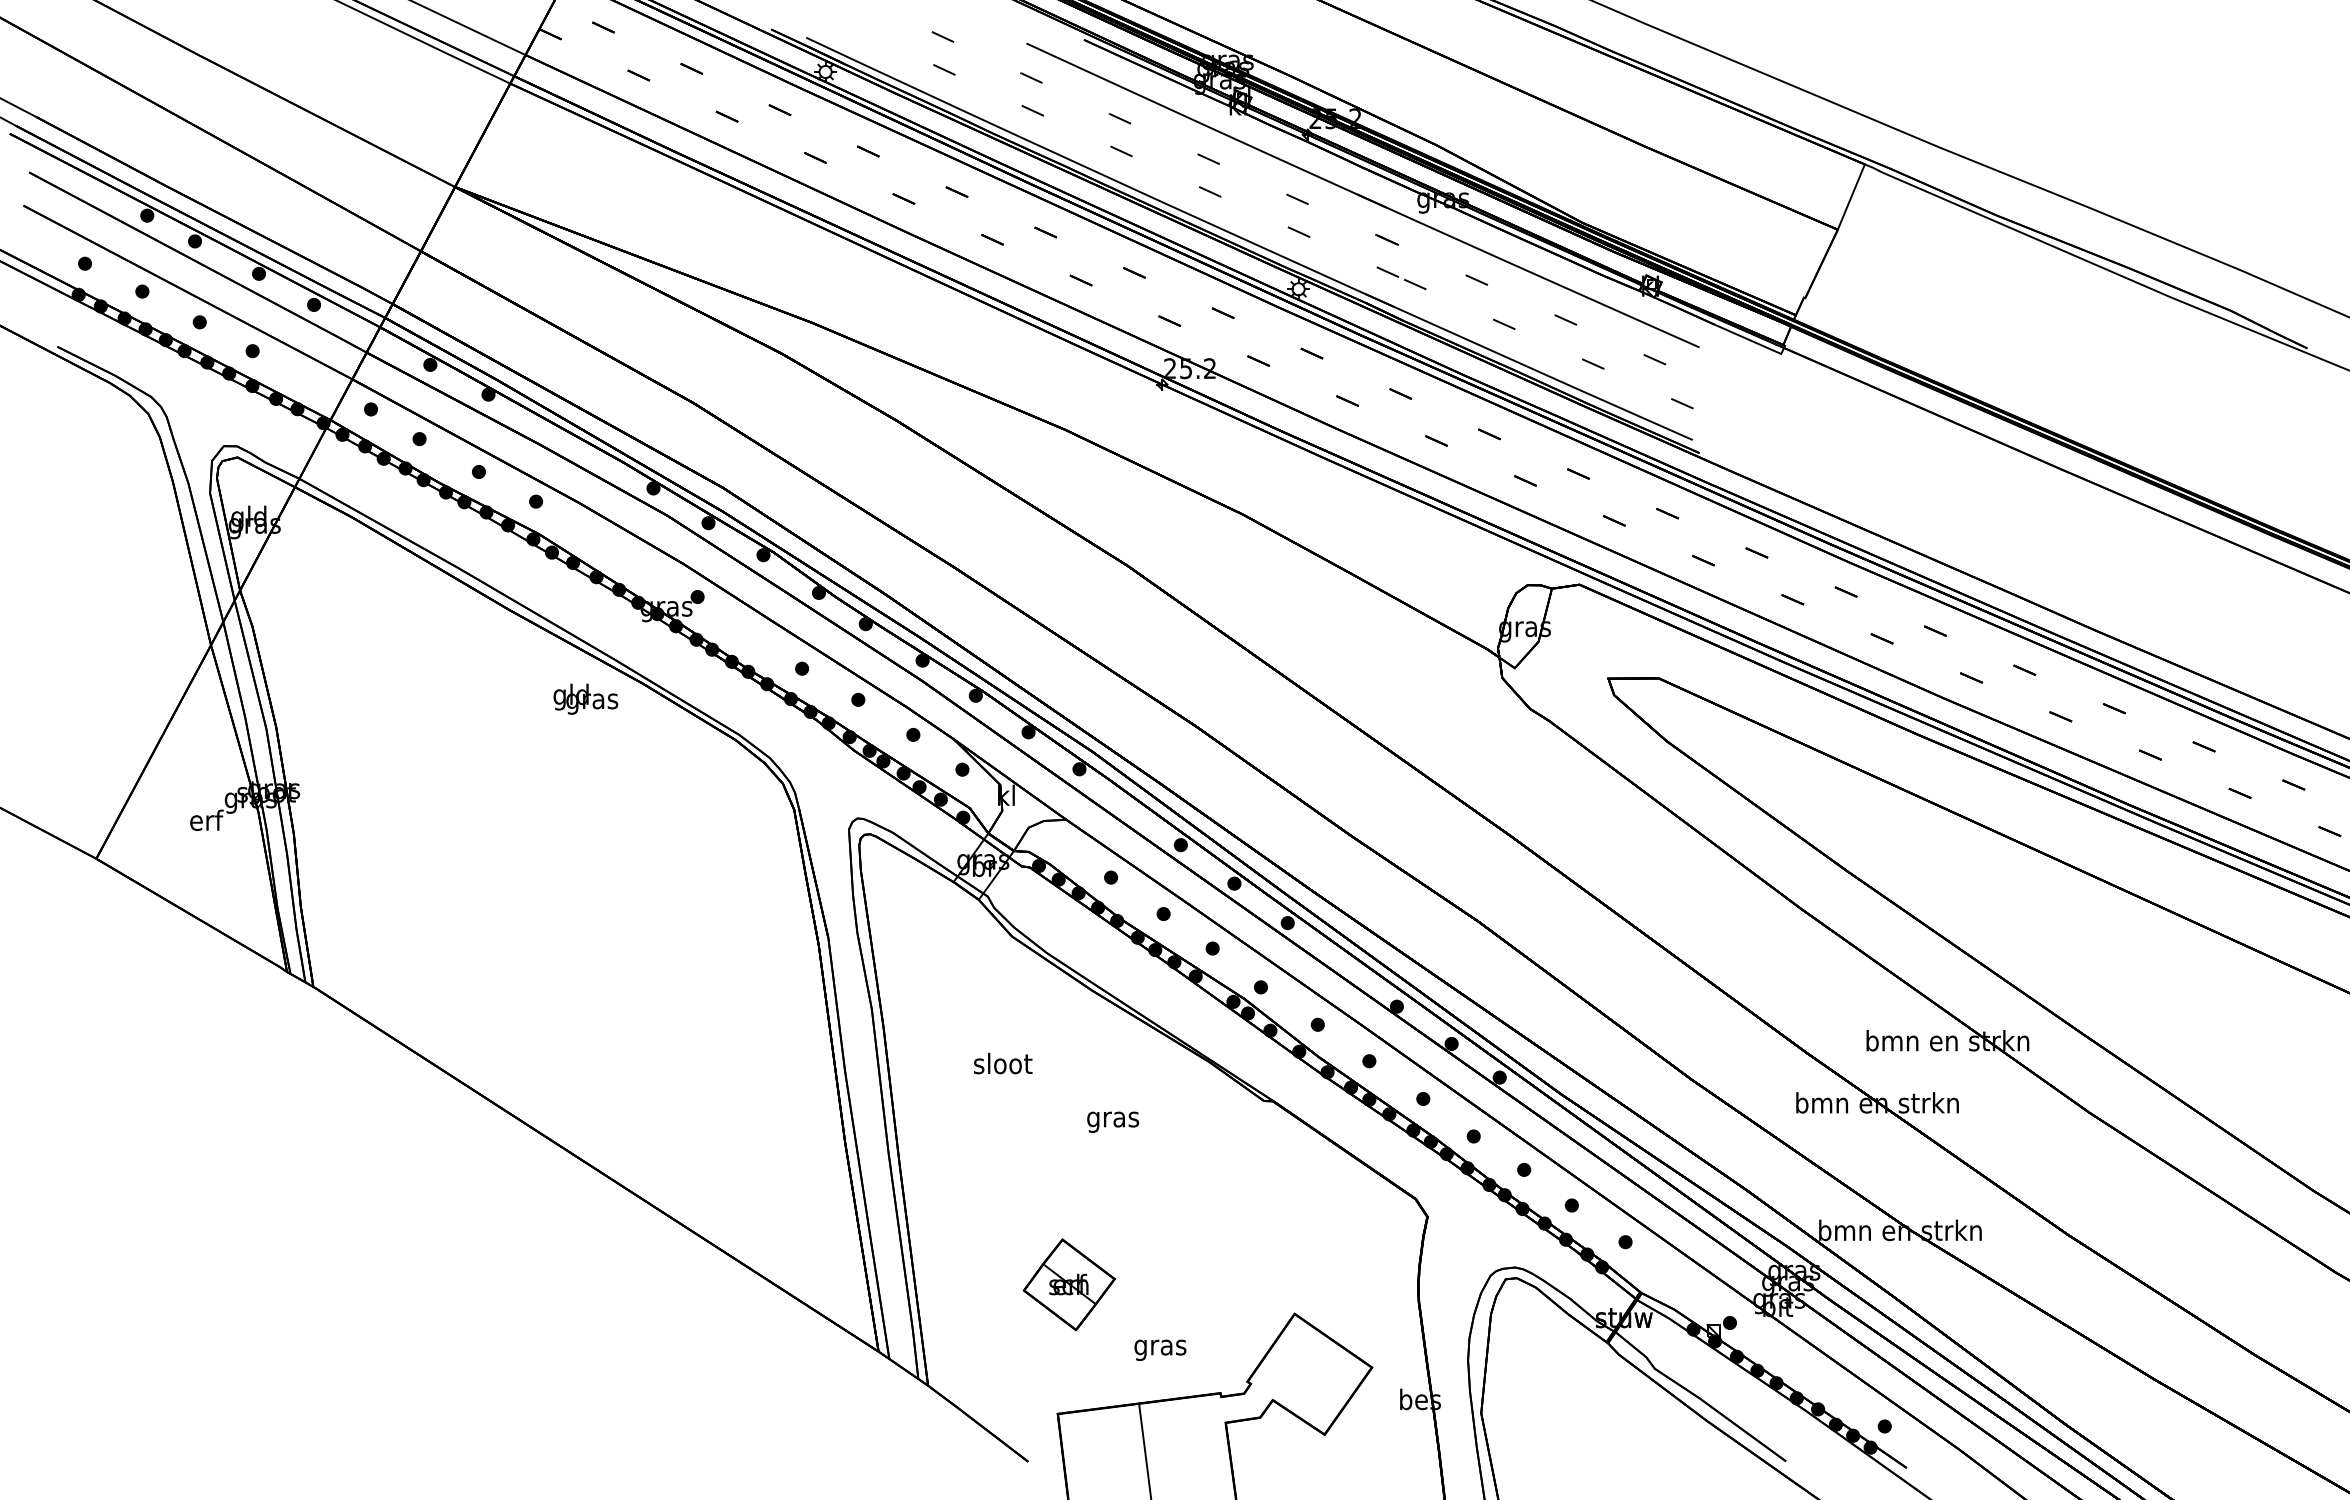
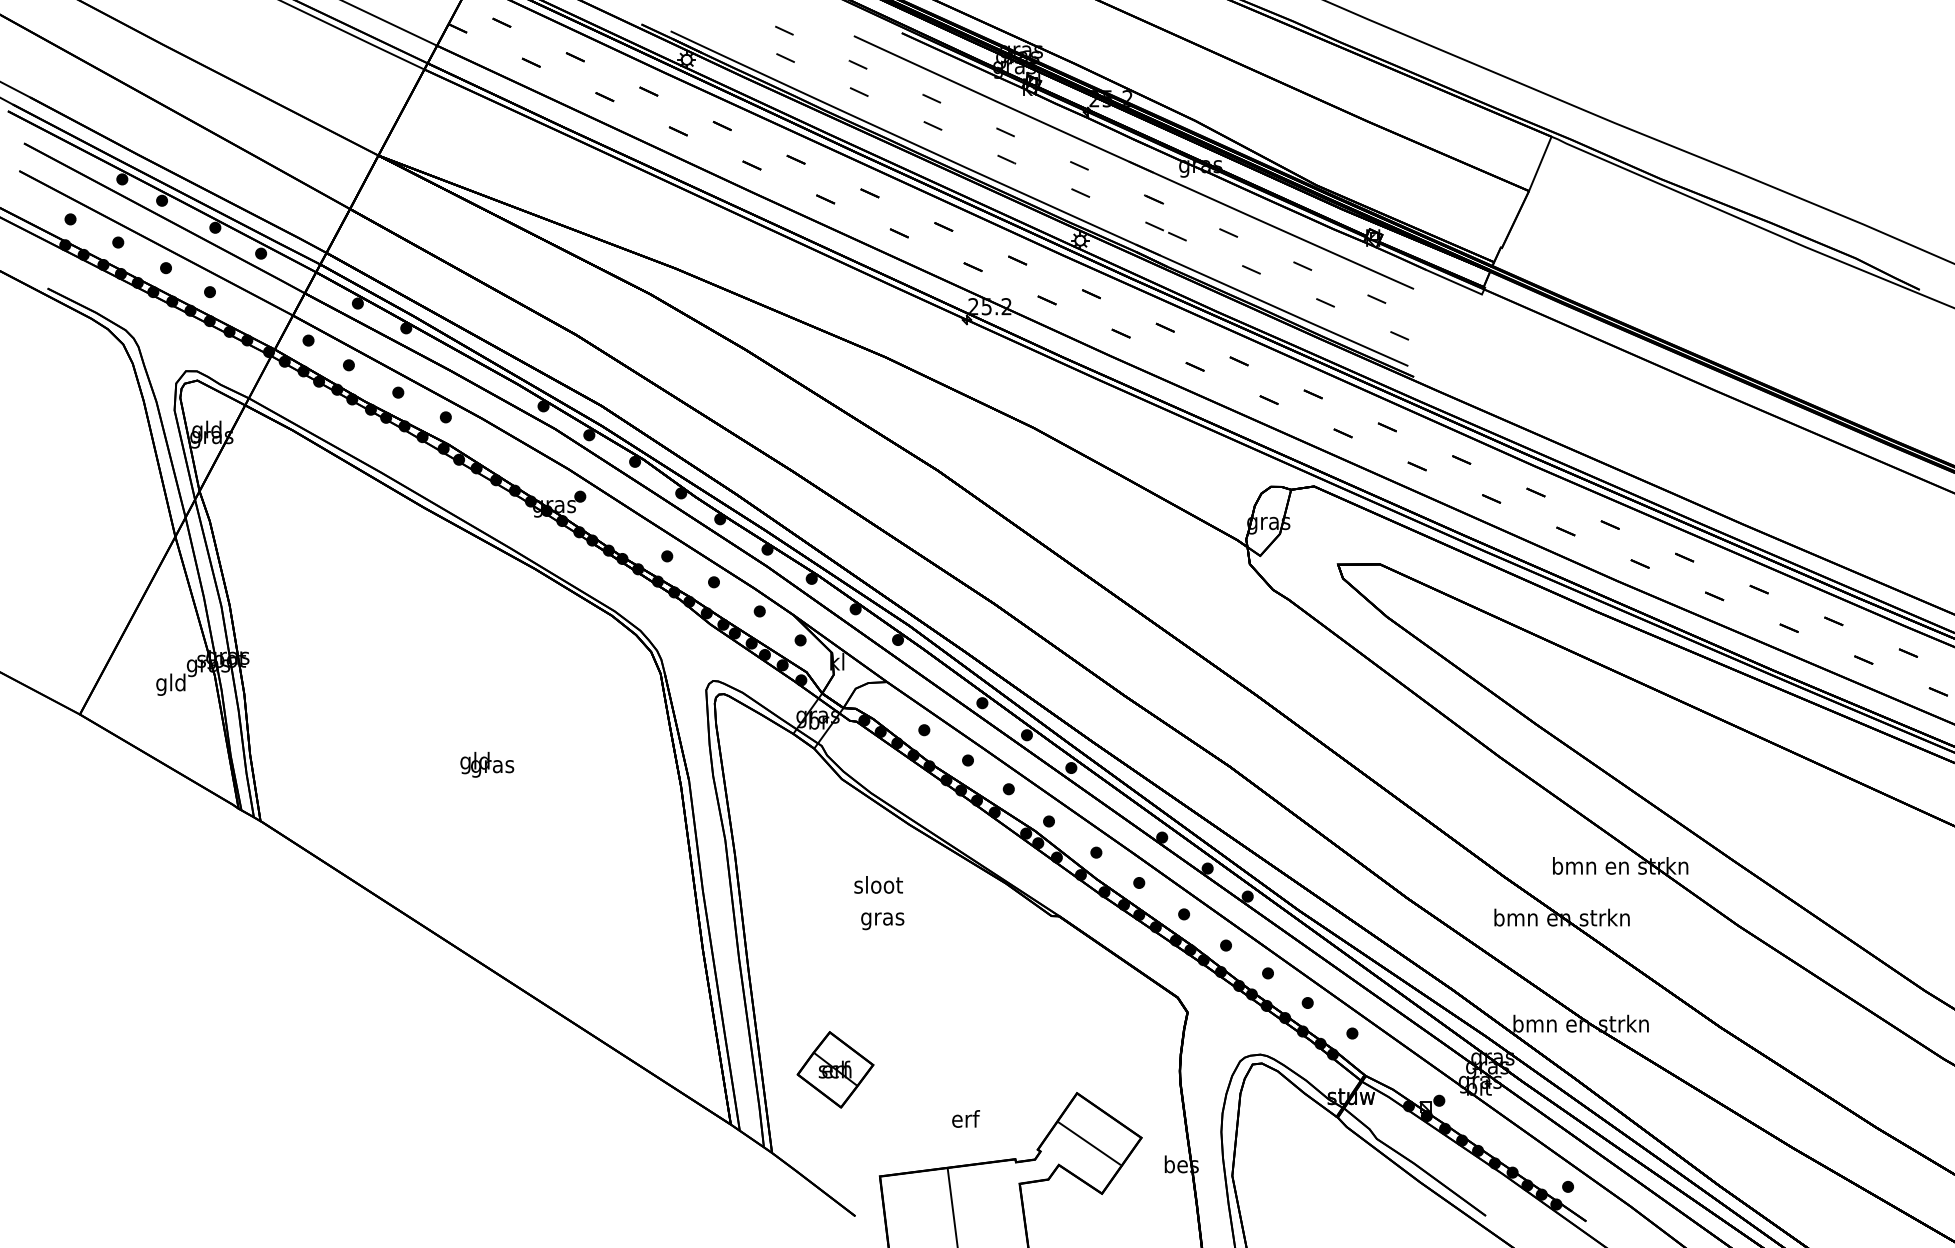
text: (585, 698) -> (486, 764), moved
text: (205, 822) -> (170, 684), erf -> gld
text: (1003, 1063) -> (878, 884), moved
text: (1113, 1121) -> (883, 920), moved
part: (1068, 1284) -> (834, 1069), moved
text: (1160, 1347) -> (965, 1121), gras -> erf
line: (1309, 1373) -> (1089, 1142), added

